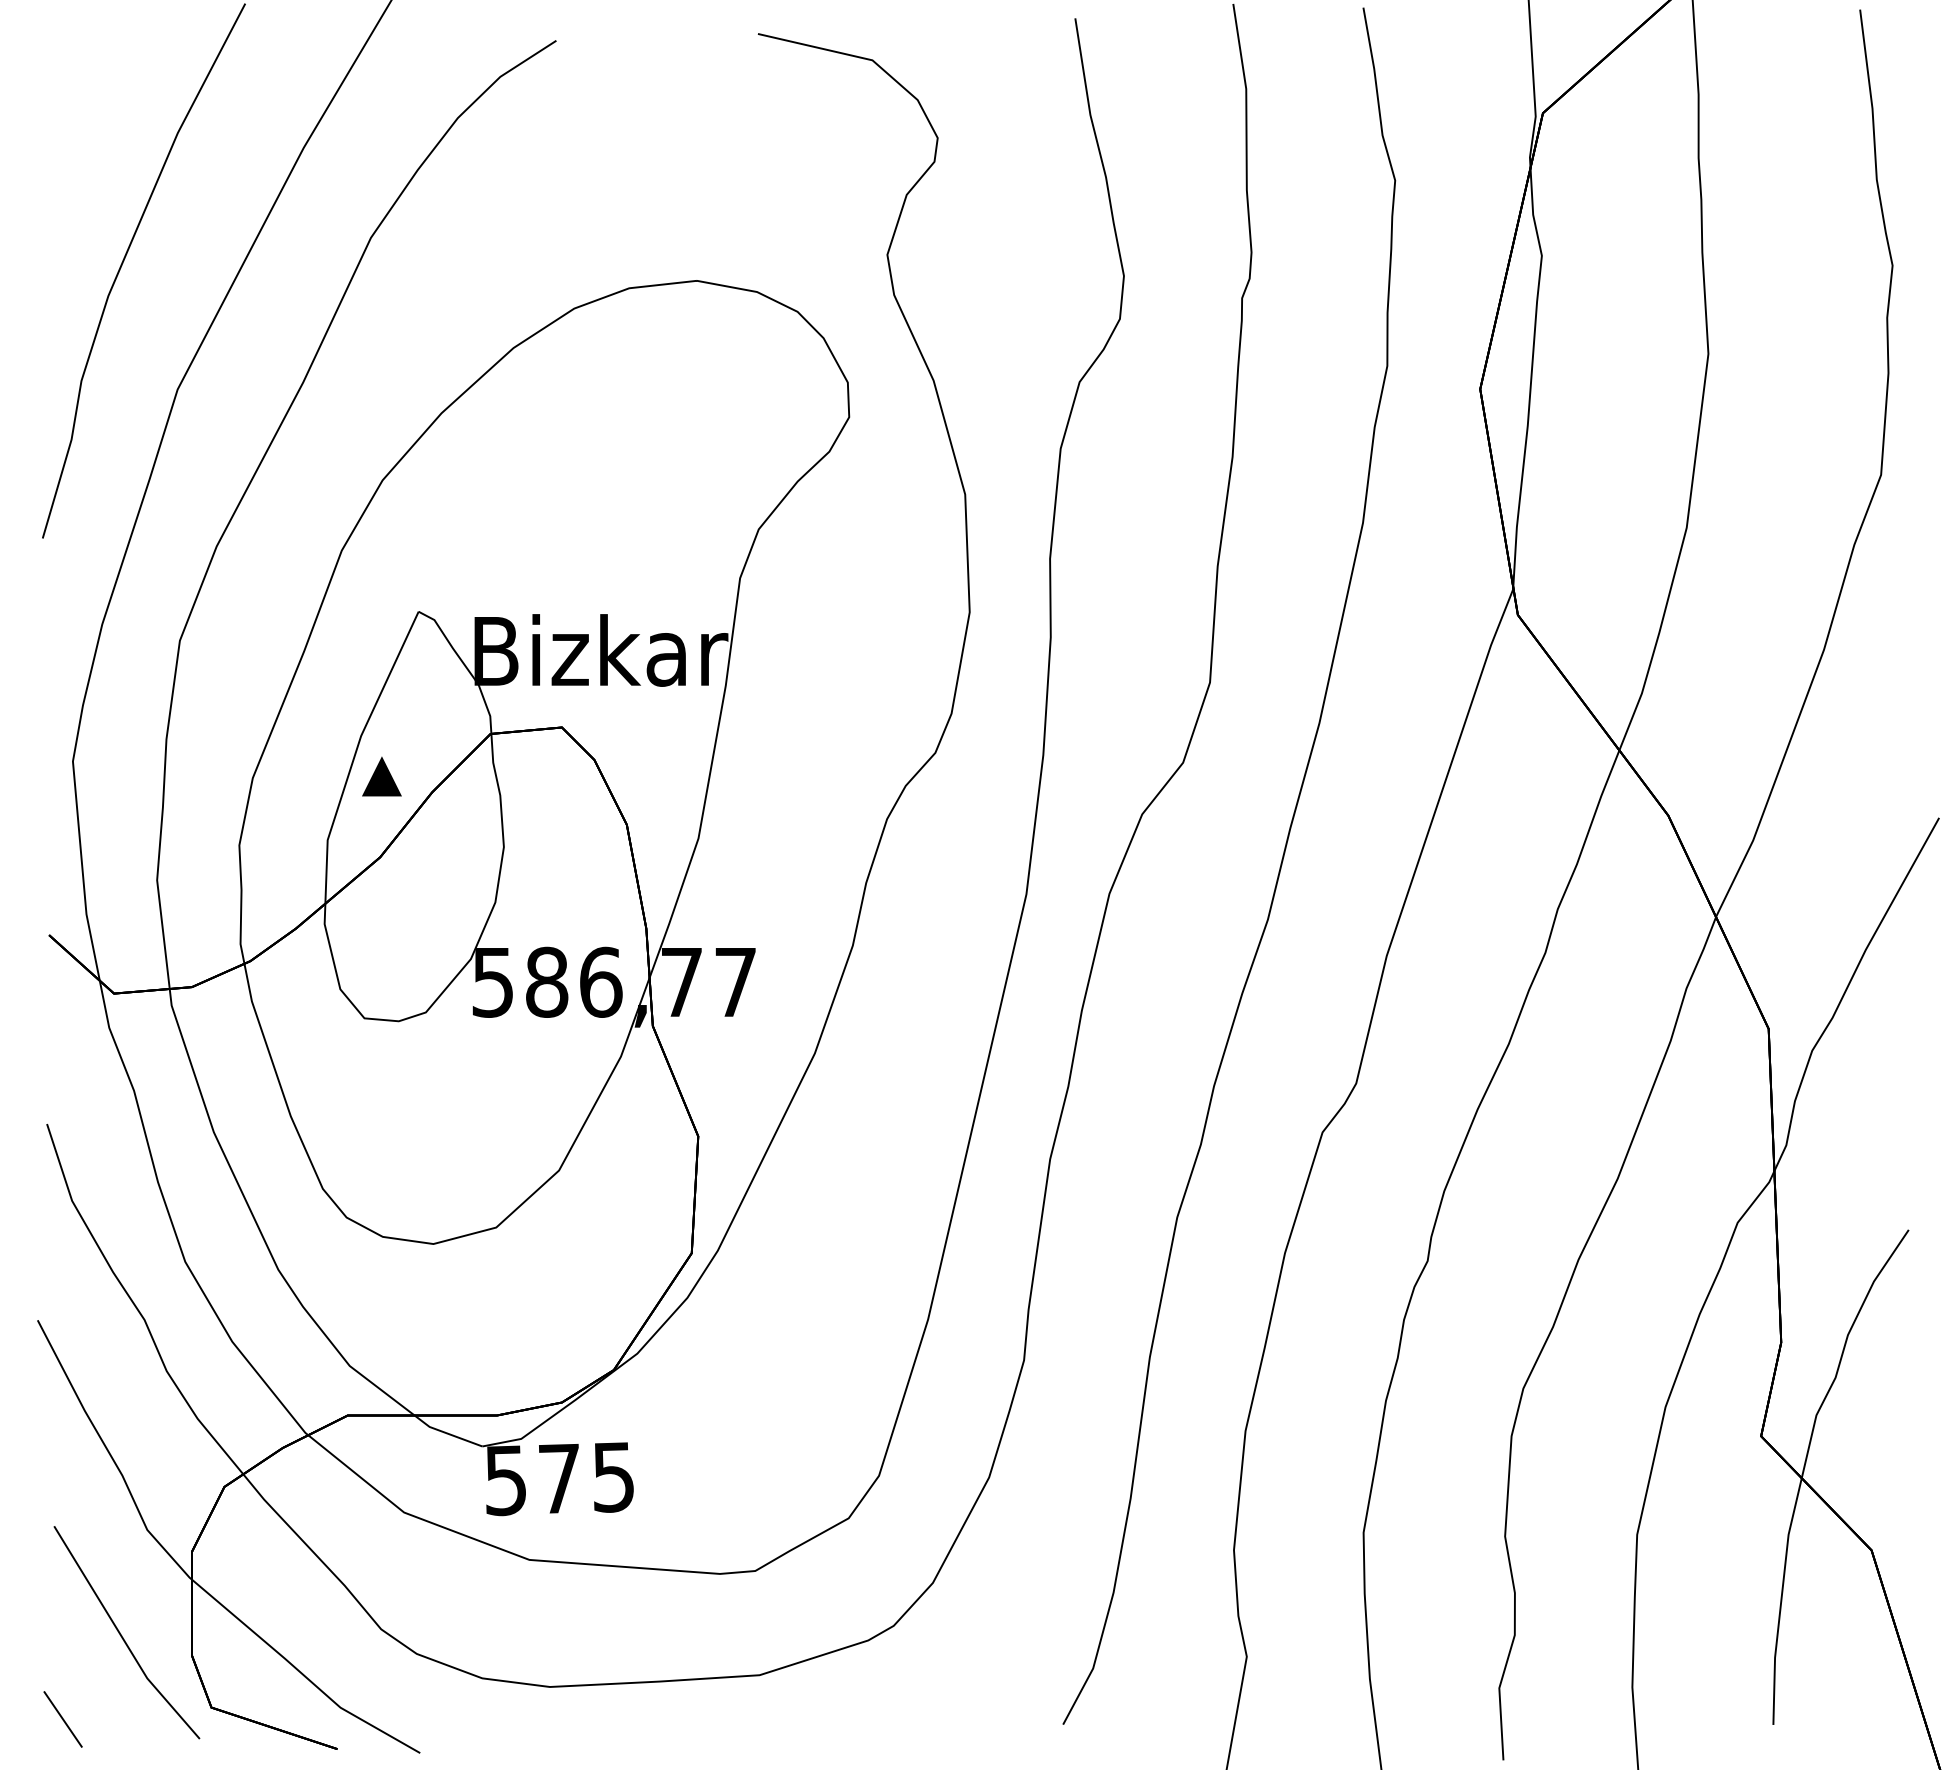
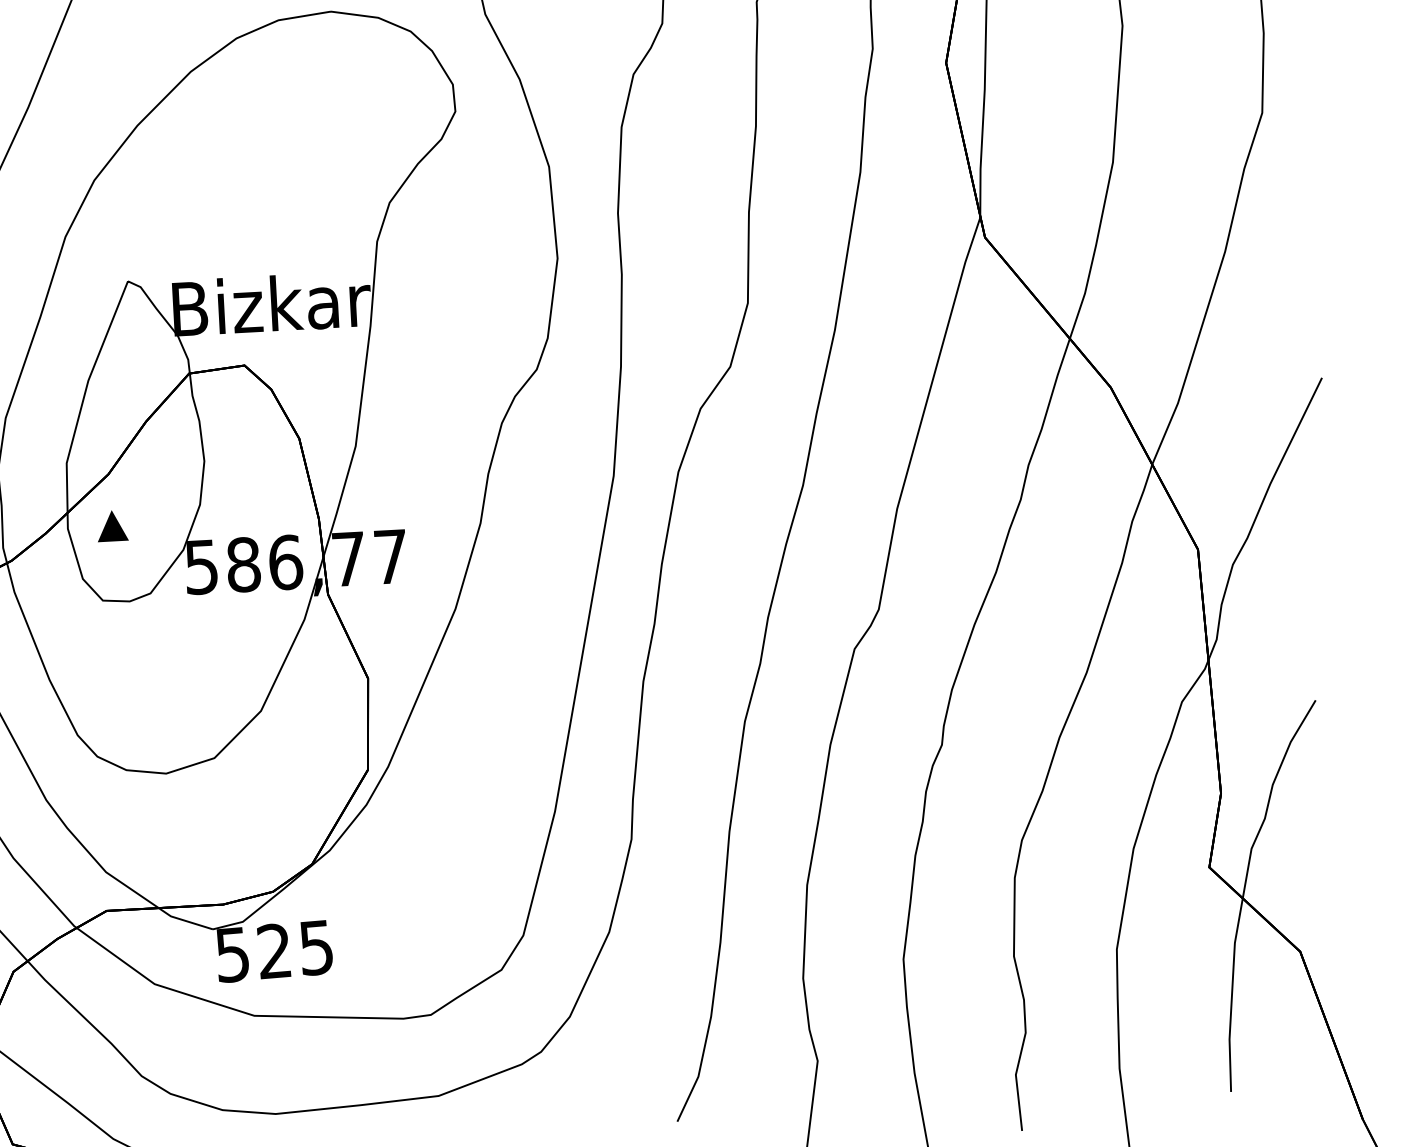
part: (381, 776) -> (112, 525), moved
text: (558, 1478) -> (273, 951), 575 -> 525

